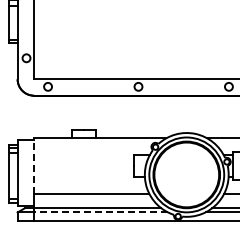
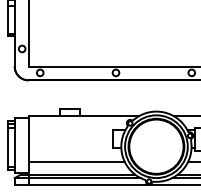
line: (34, 165) -> (28, 138), dashed -> solid
line: (101, 212) -> (84, 178), dashed -> solid

